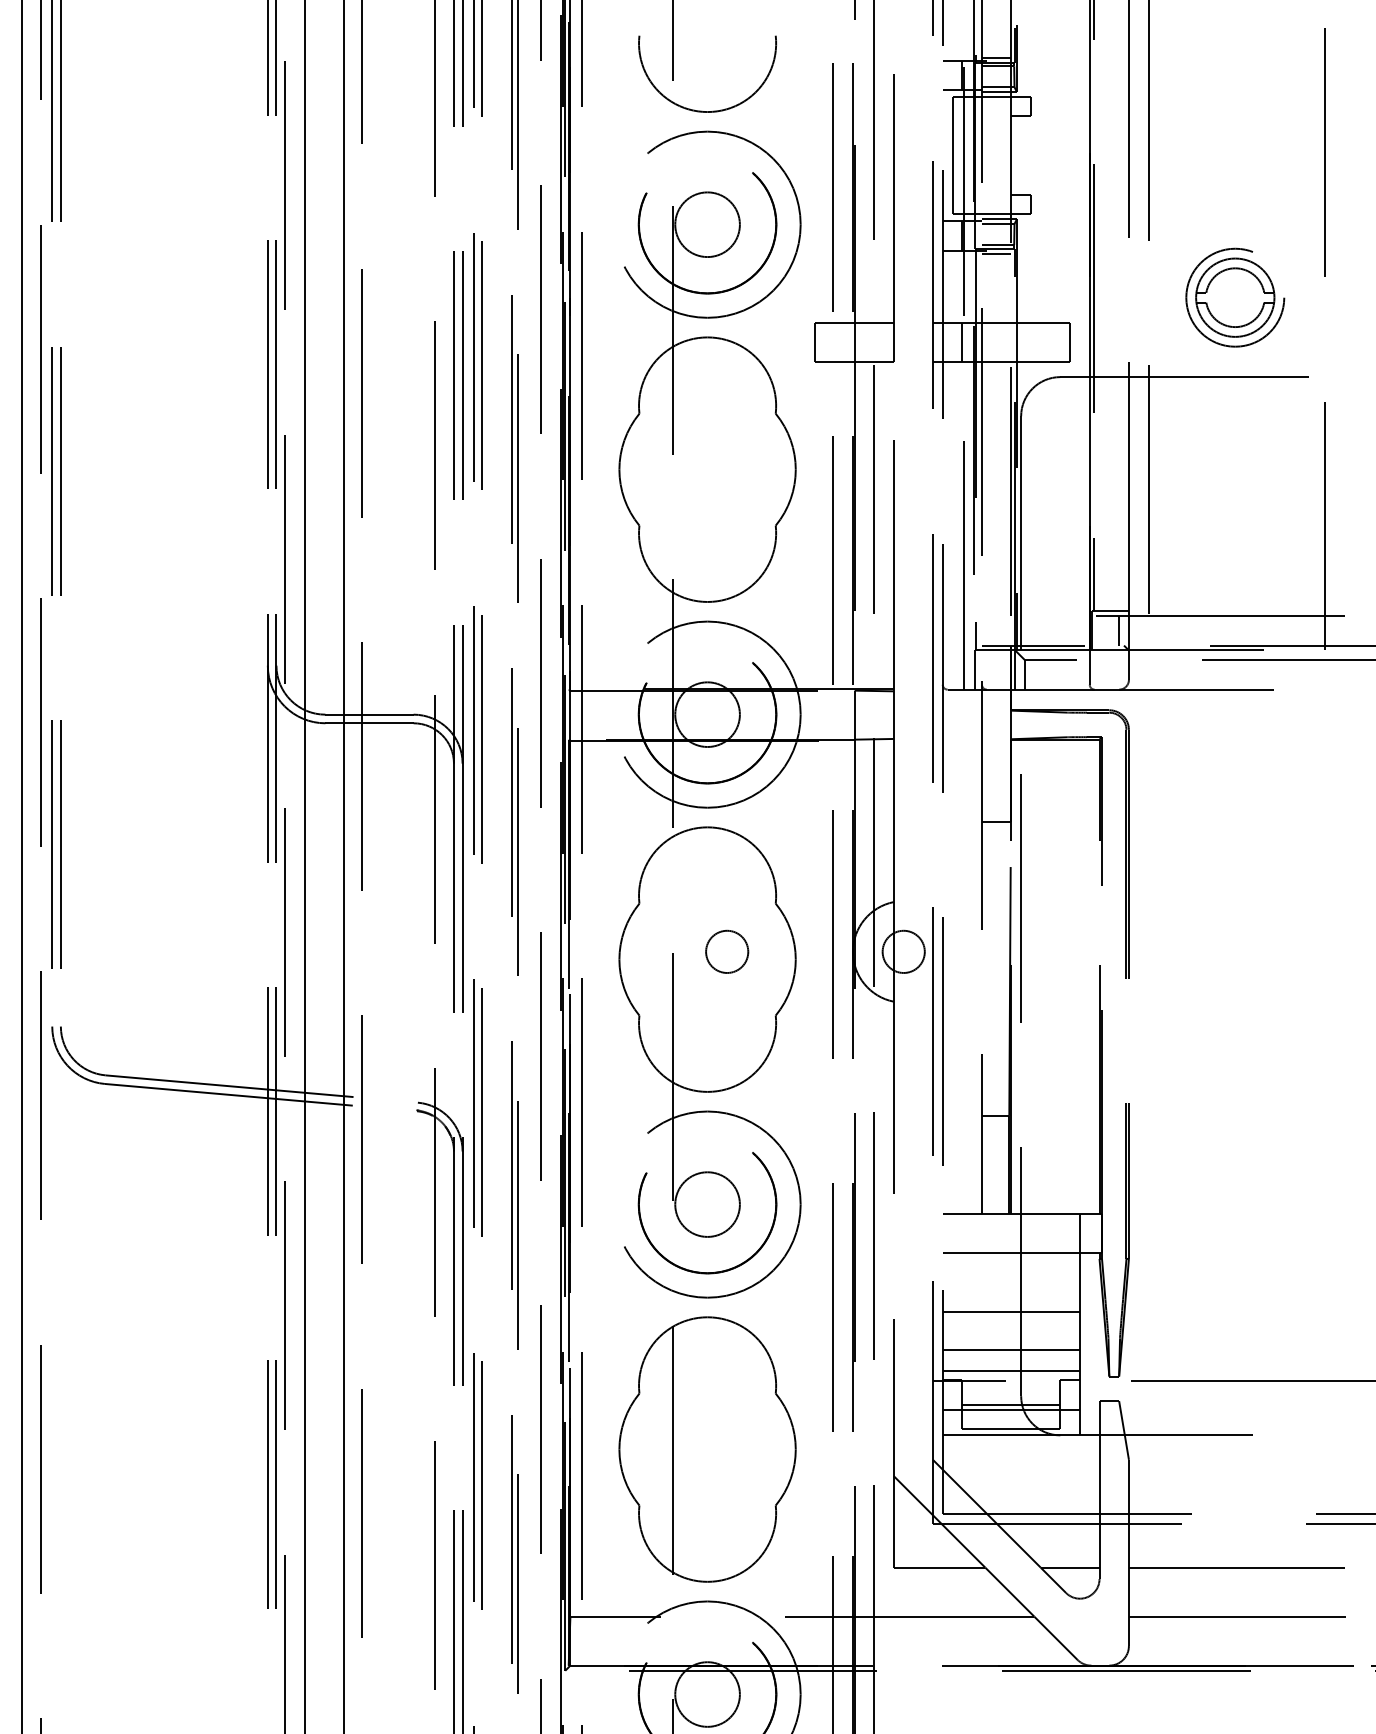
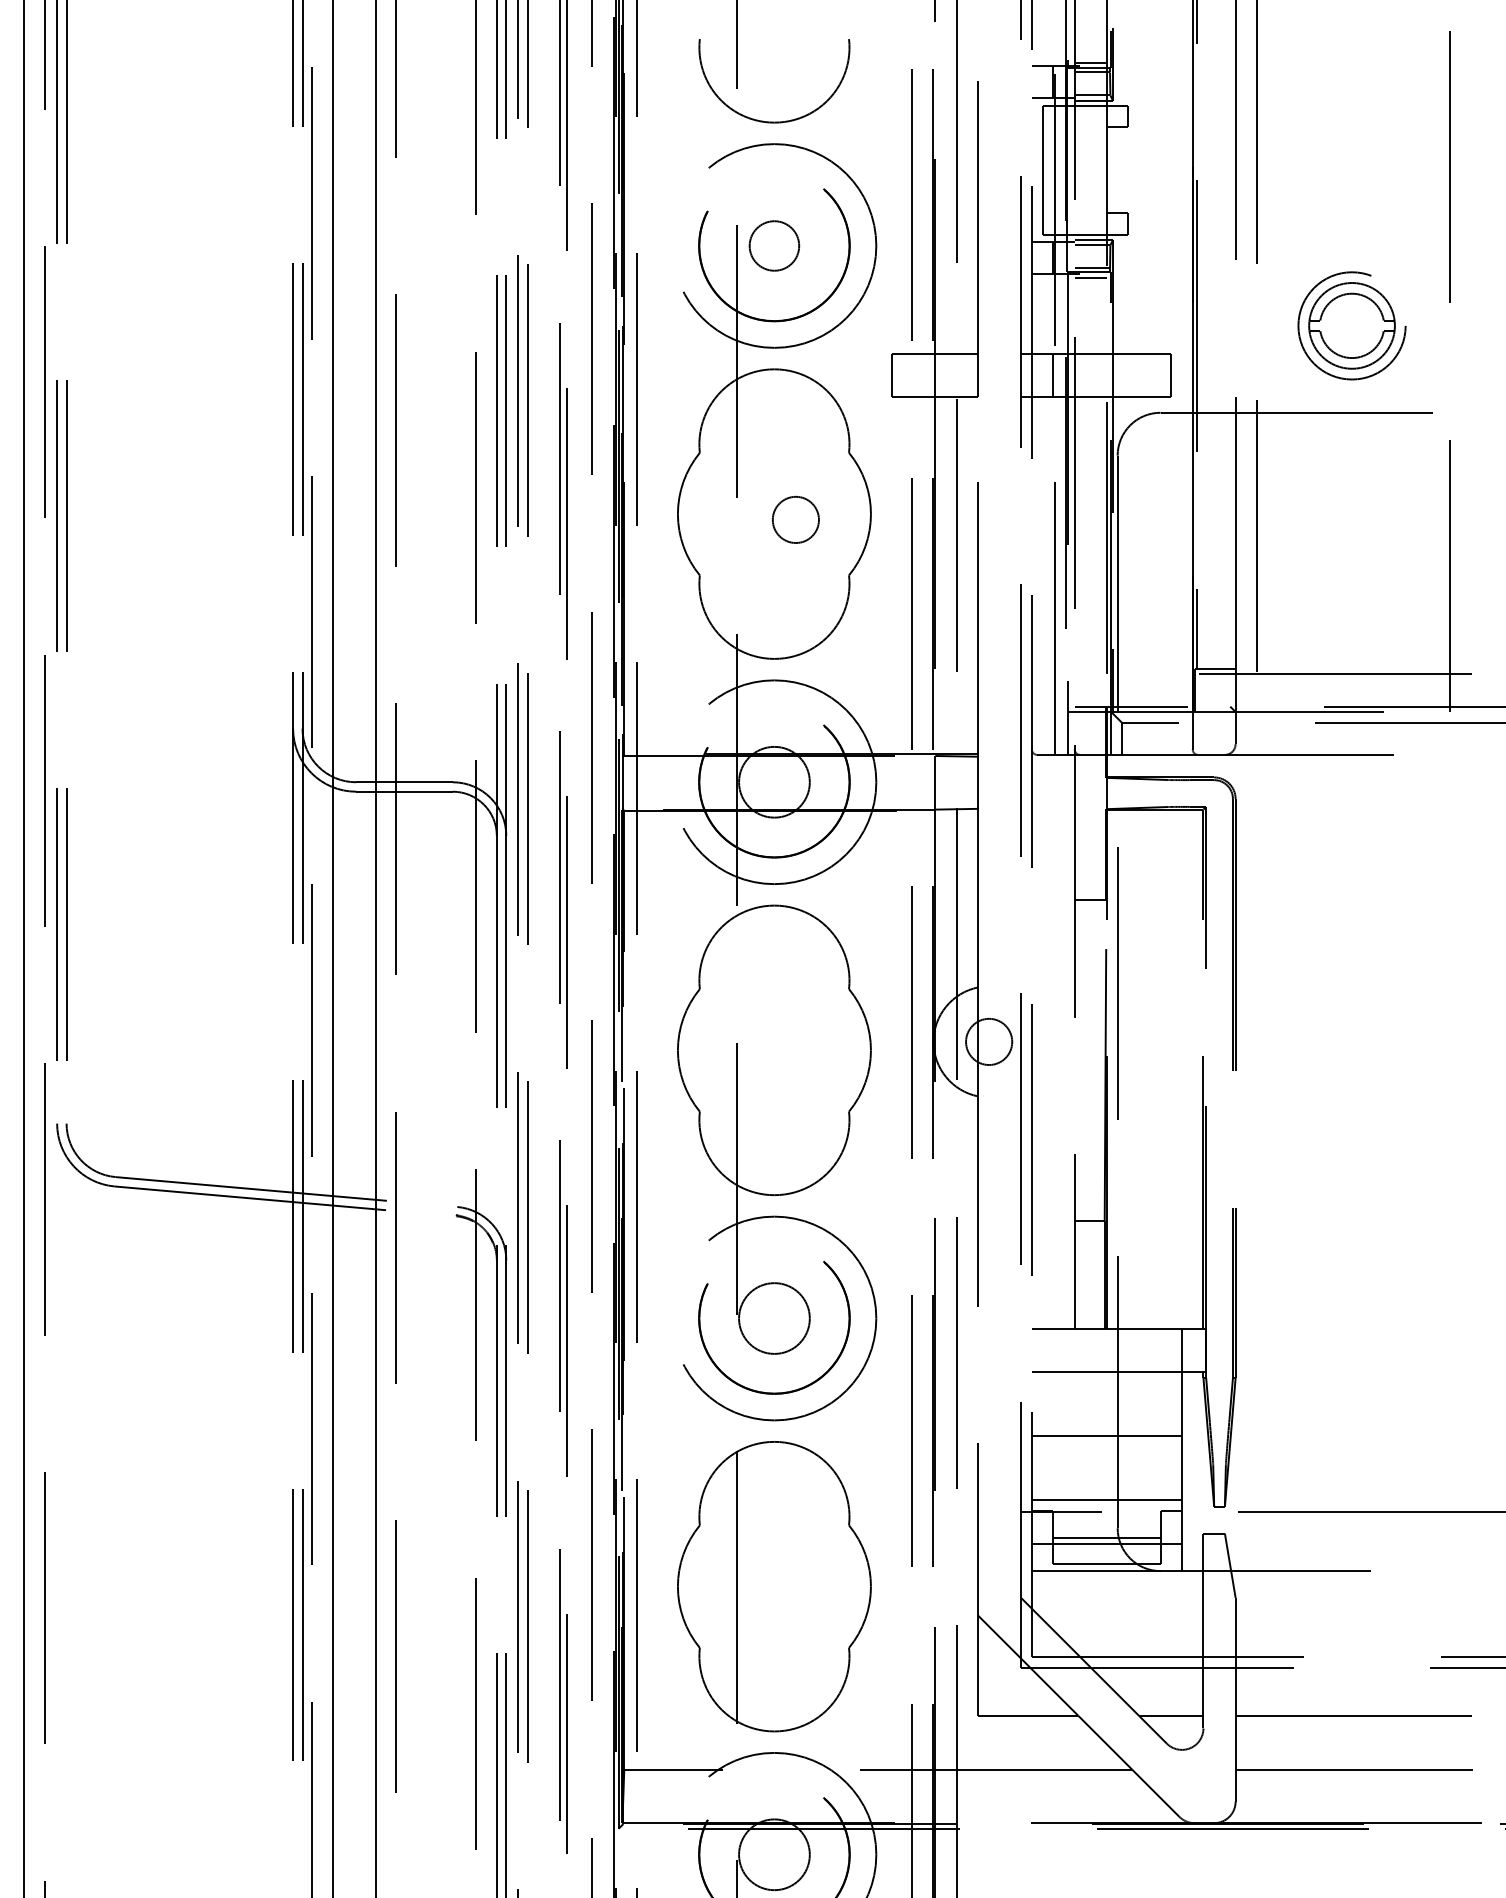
circle: (707, 224) -> (774, 245), size x0.7
line: (1118, 630) -> (1224, 690), removed
circle: (726, 951) -> (795, 519), moved
line: (1010, 1350) -> (1106, 1478), removed

